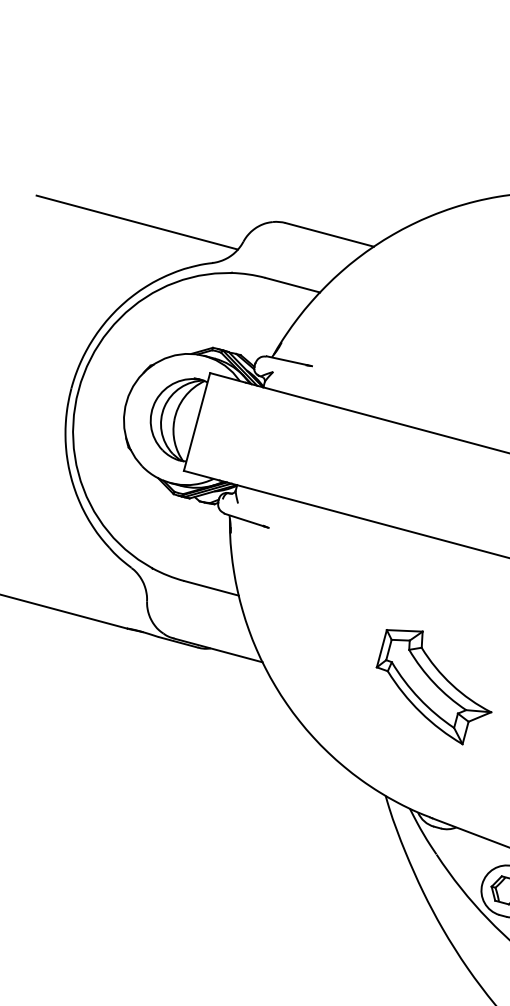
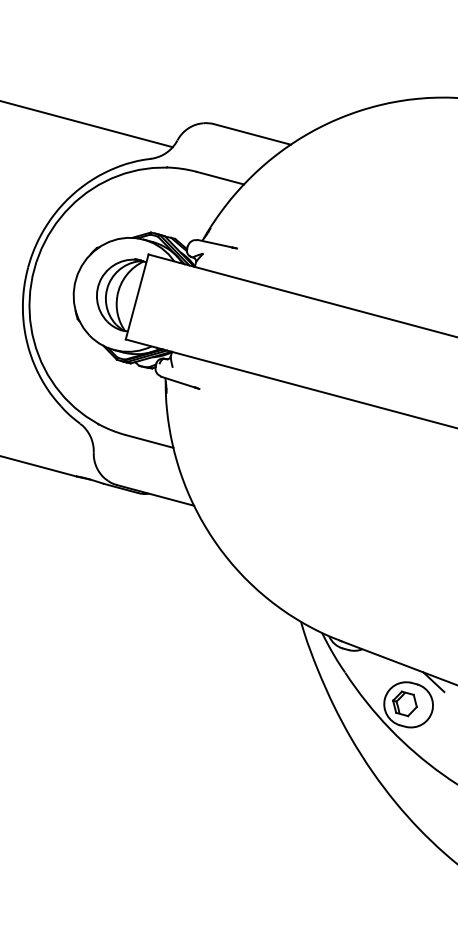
part: (433, 686) -> (342, 526), removed

